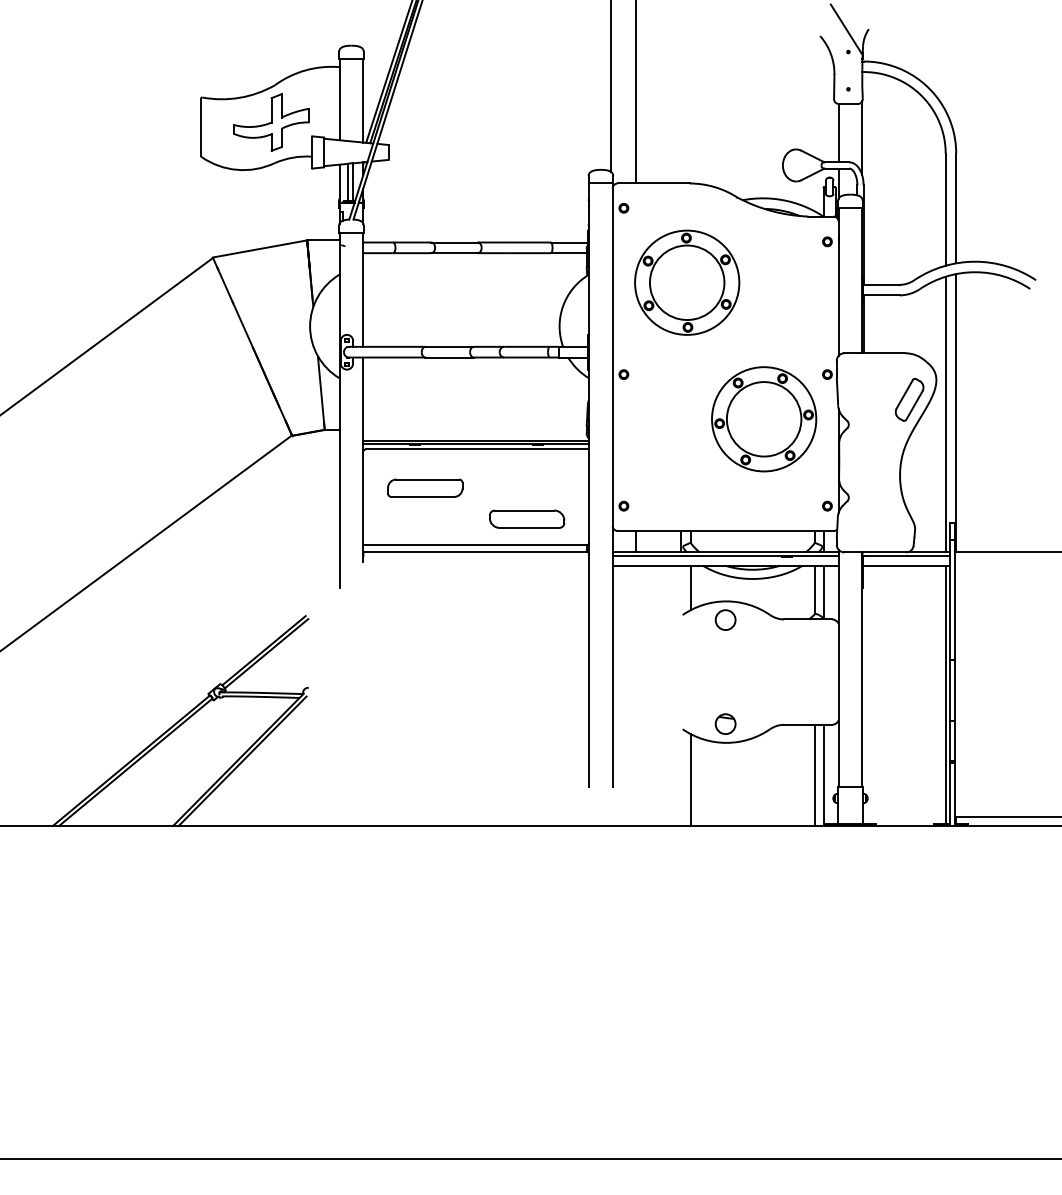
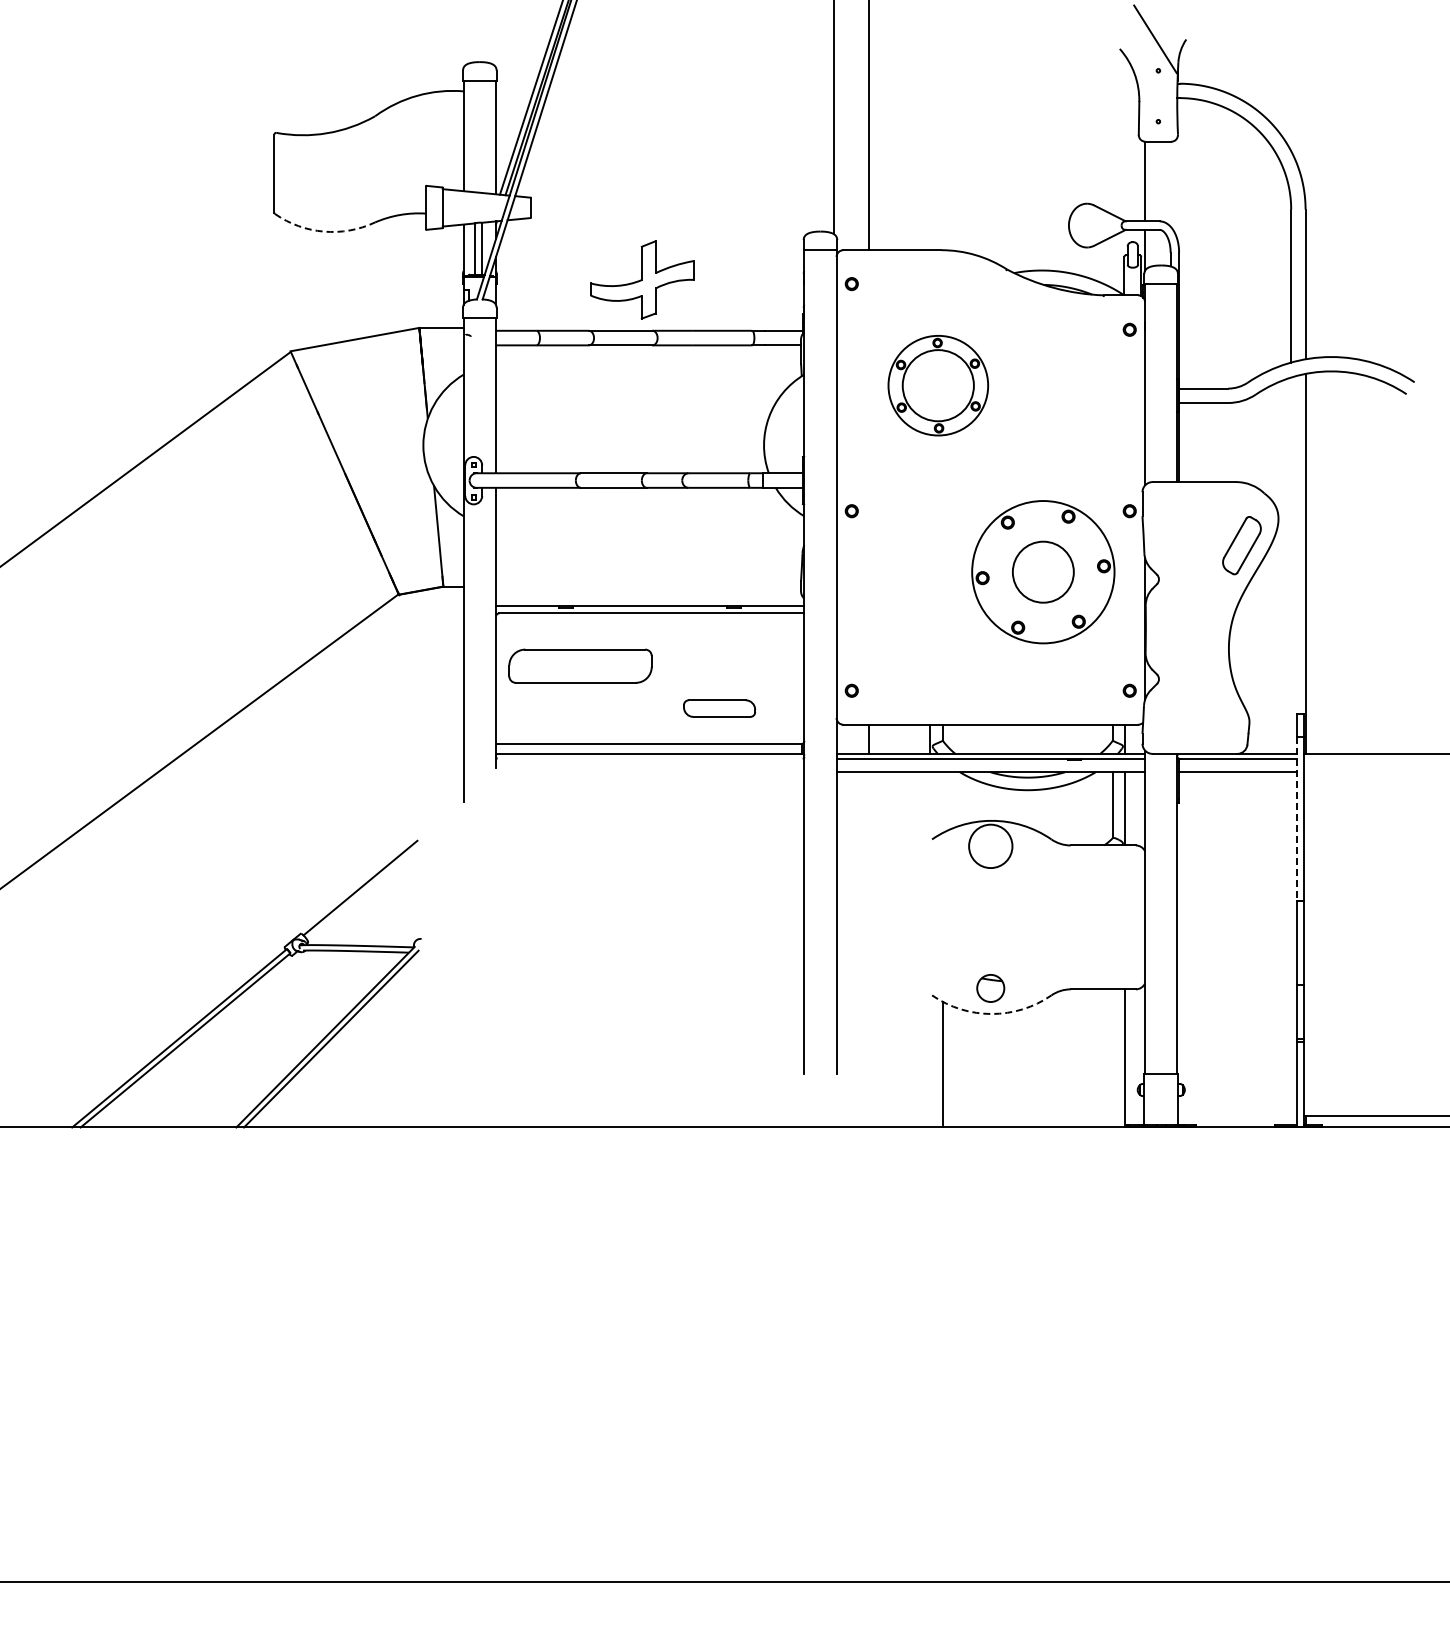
part: (272, 122) -> (642, 279), moved
line: (862, 138) -> (1177, 188), removed
arc: (237, 169) -> (324, 231), solid -> dashed
part: (687, 282) -> (938, 385), size x0.7
line: (945, 414) -> (1291, 565), removed
circle: (764, 419) -> (1043, 572), size x0.6
line: (475, 440) -> (649, 601), removed
part: (425, 488) -> (580, 666), size x1.4
part: (526, 519) -> (719, 708), size x0.7
line: (691, 587) -> (943, 802), removed
line: (950, 600) -> (1297, 819), solid -> dashed
circle: (725, 619) -> (990, 845), size x1.6
line: (266, 653) -> (363, 892), removed
line: (945, 694) -> (1291, 948), removed
arc: (726, 743) -> (991, 1014), solid -> dashed
line: (814, 775) -> (1112, 1058), removed

